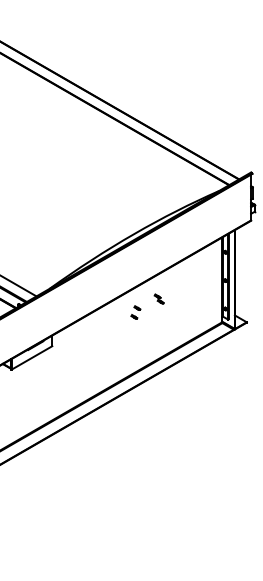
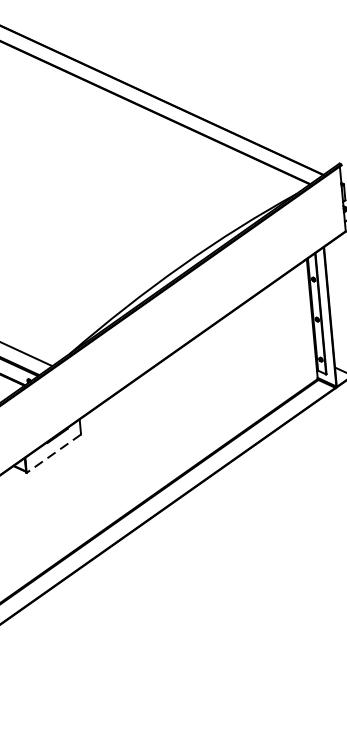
part: (158, 298) -> (224, 353), removed
part: (135, 312) -> (194, 376), removed
line: (31, 358) -> (53, 454), solid -> dashed

